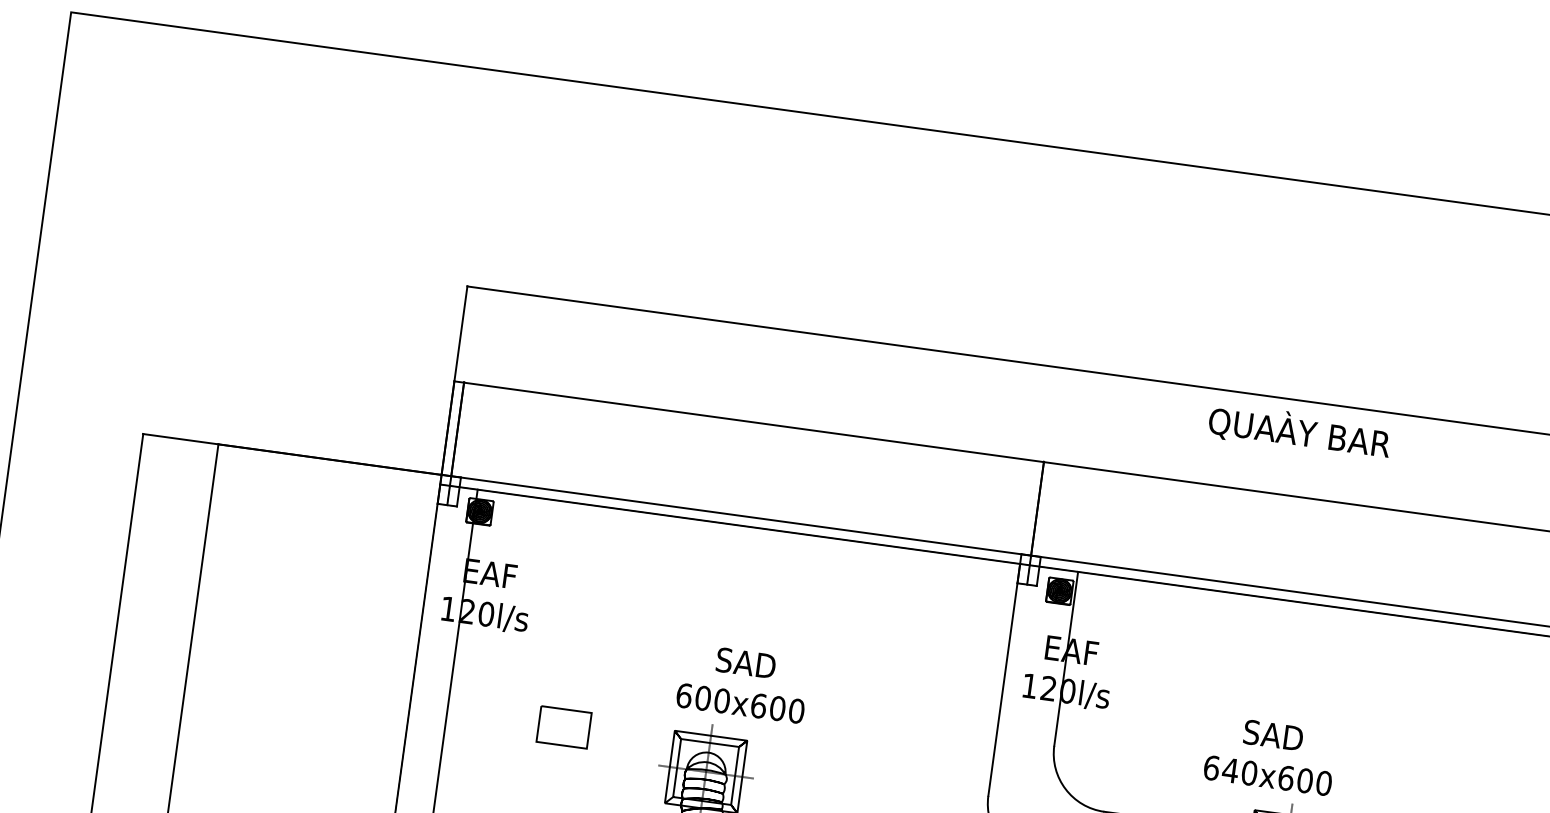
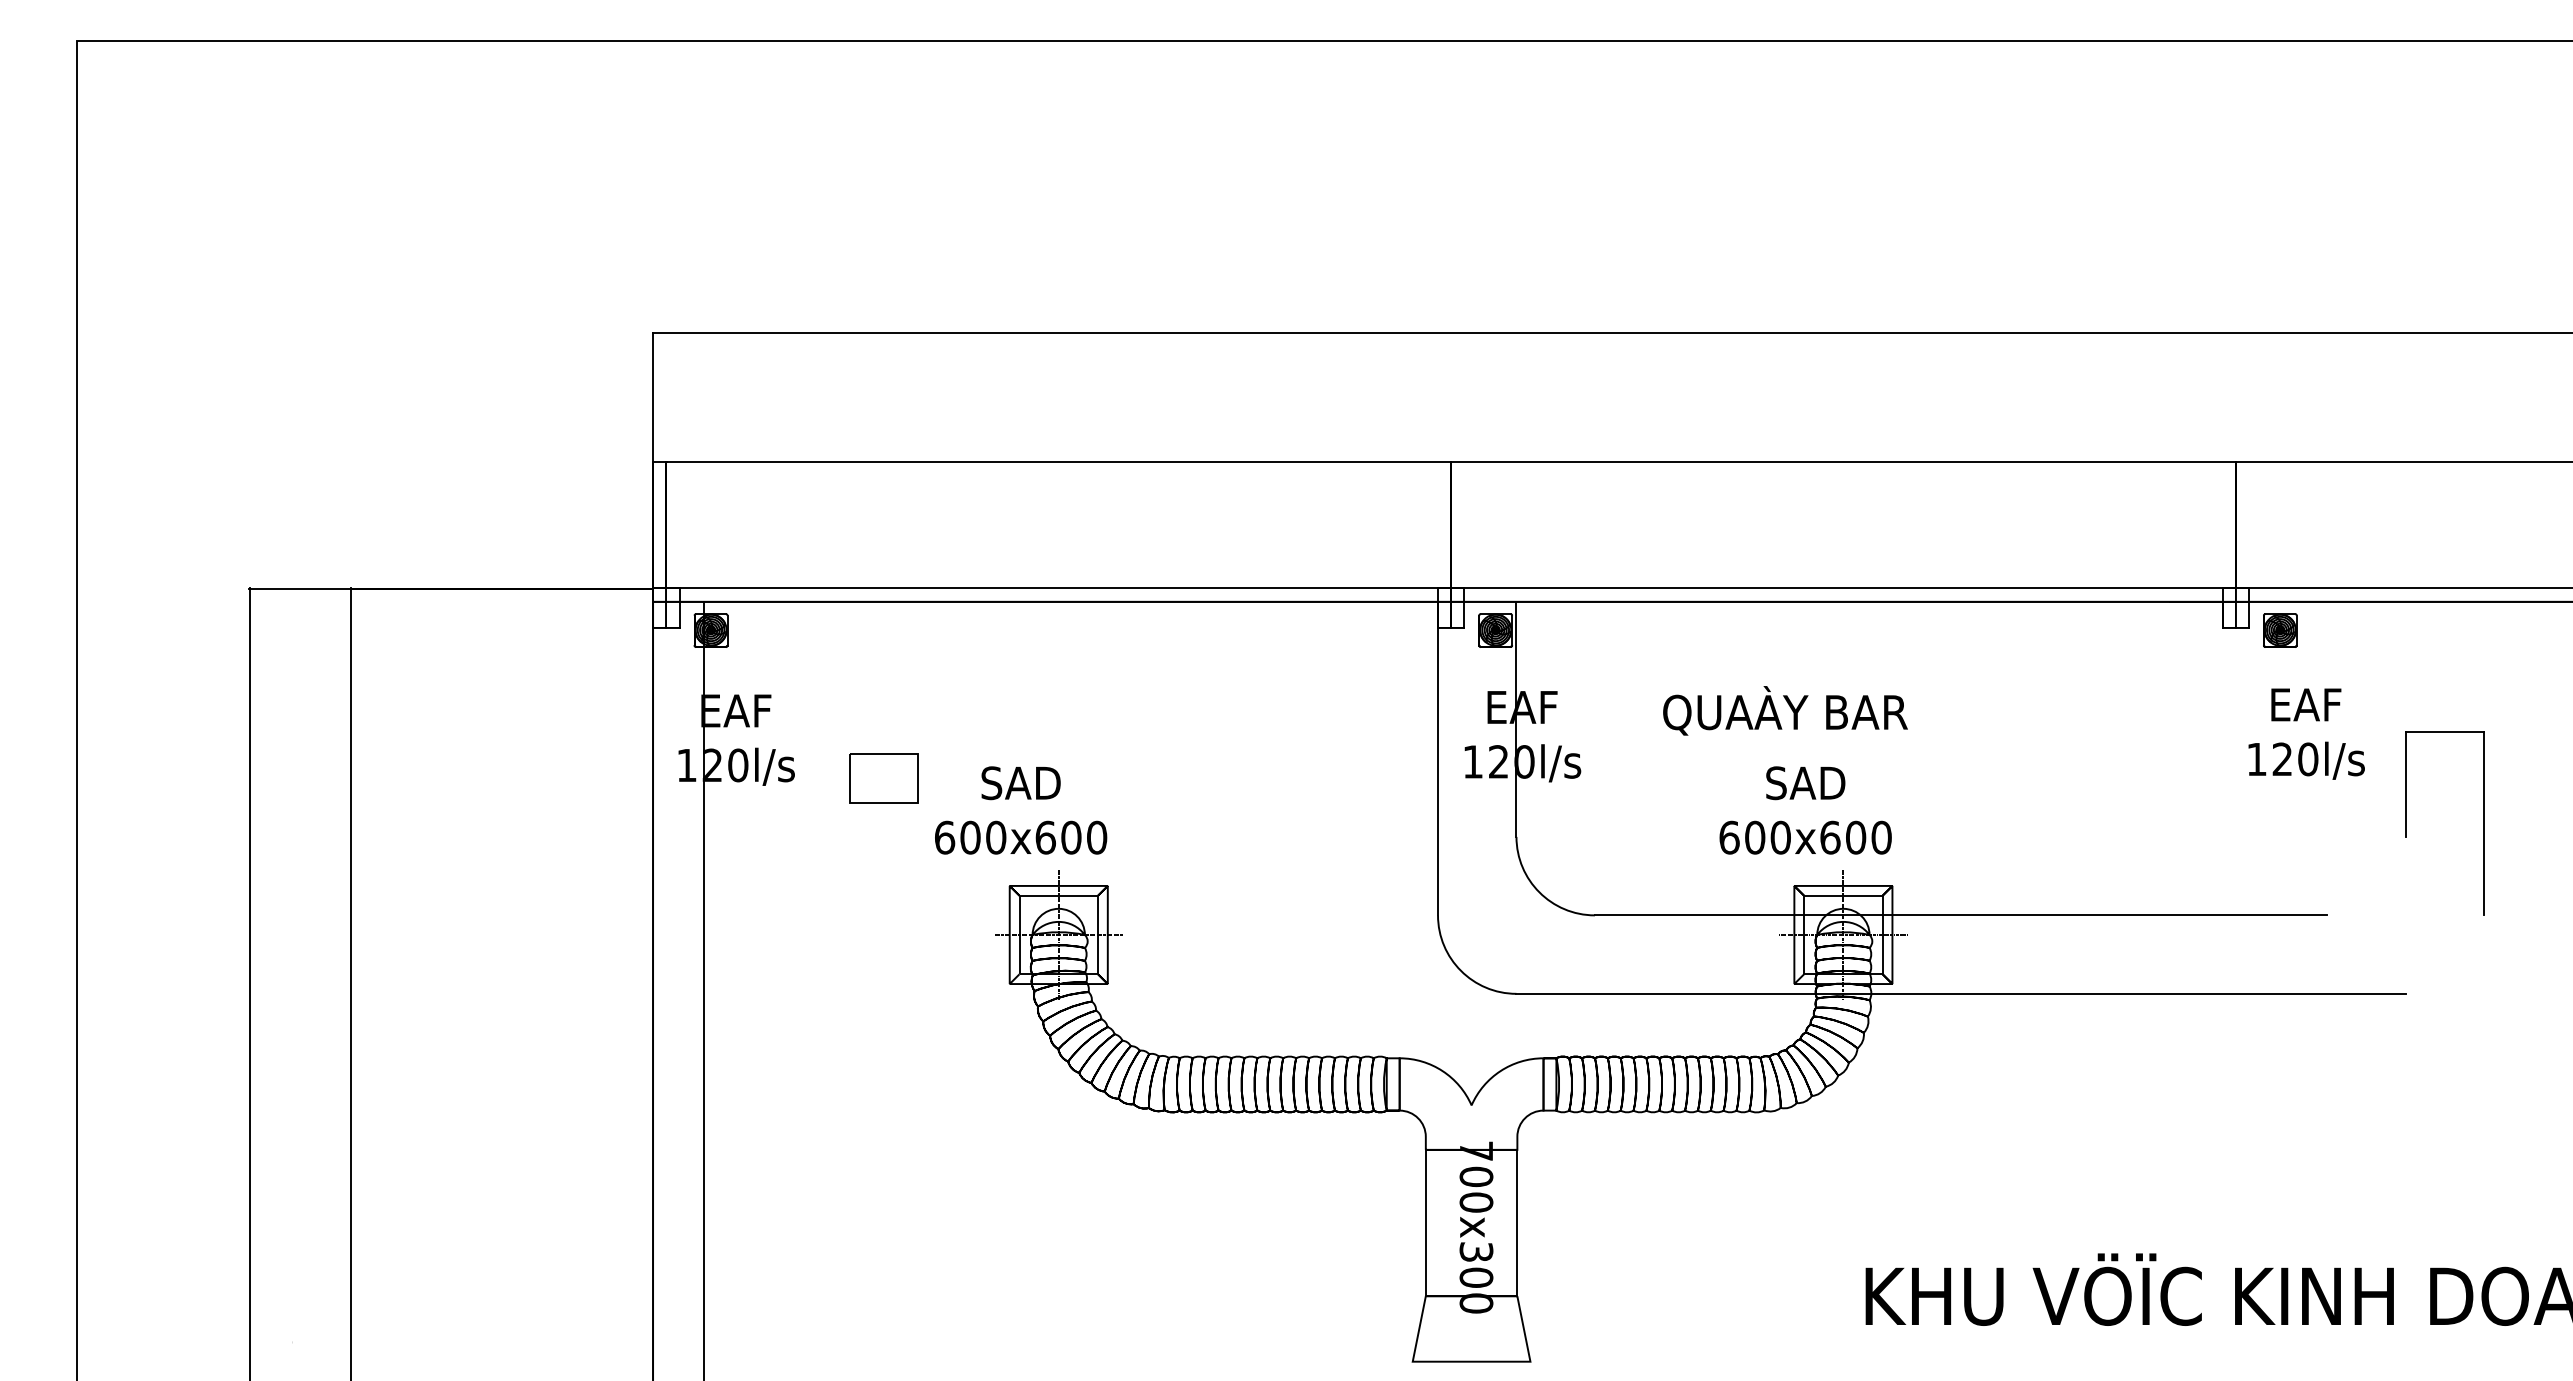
text: (1299, 431) -> (1785, 710), moved
text: (743, 683) -> (1021, 810), moved
part: (563, 727) -> (883, 778), moved
text: (1230, 770) -> (1754, 837), 640x600 -> 600x600

